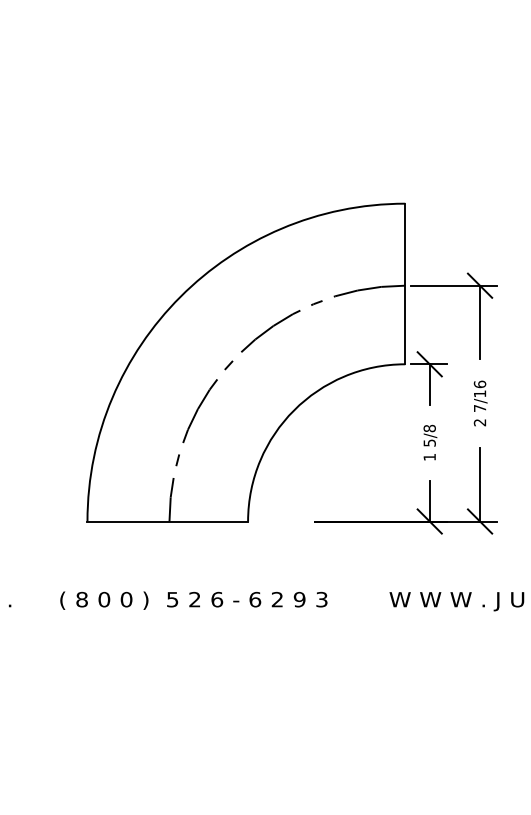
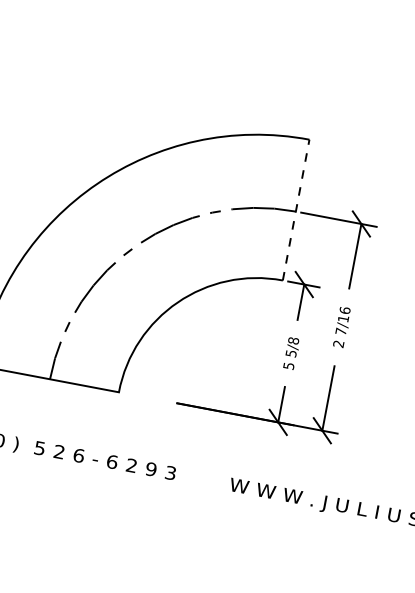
line: (405, 283) -> (296, 209), solid -> dashed
text: (429, 457) -> (288, 366), 1 -> 5

